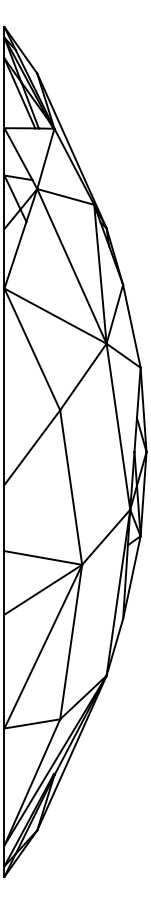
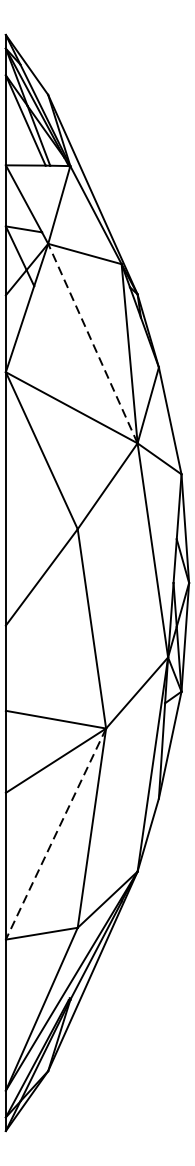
line: (71, 266) -> (92, 343), solid -> dashed
line: (43, 646) -> (56, 833), solid -> dashed

